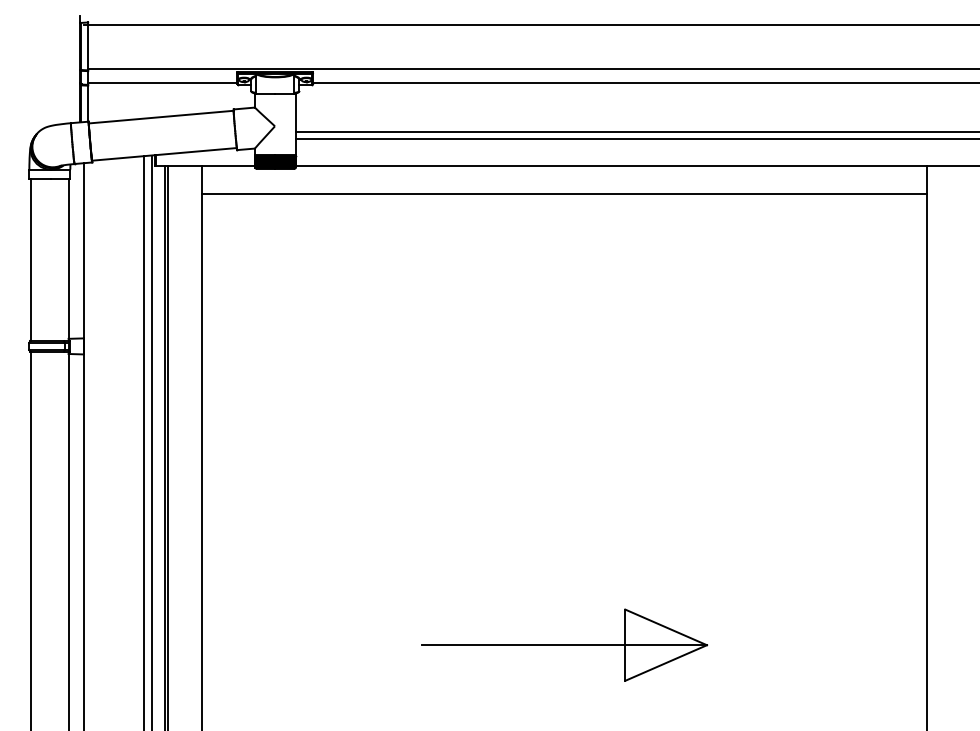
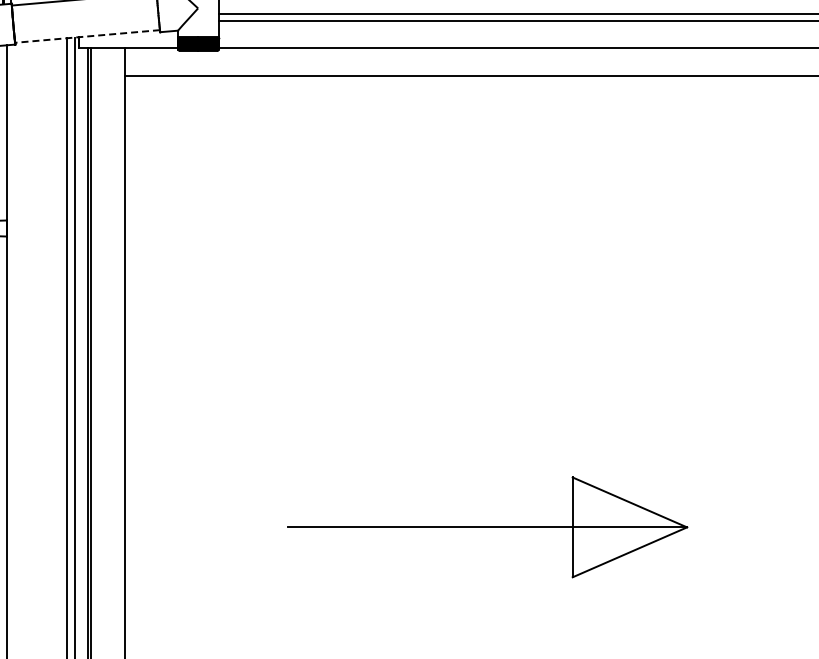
line: (164, 154) -> (87, 36), solid -> dashed
part: (564, 644) -> (487, 526), size x1.4

